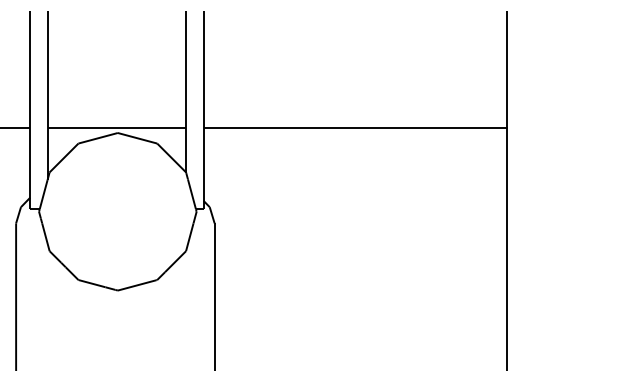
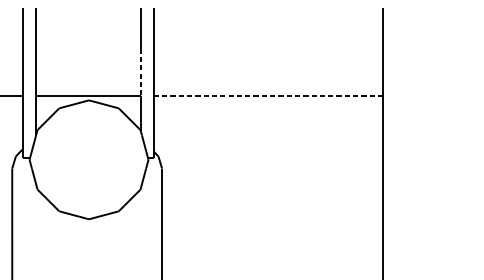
line: (186, 96) -> (140, 72), solid -> dashed
line: (355, 127) -> (268, 96), solid -> dashed

